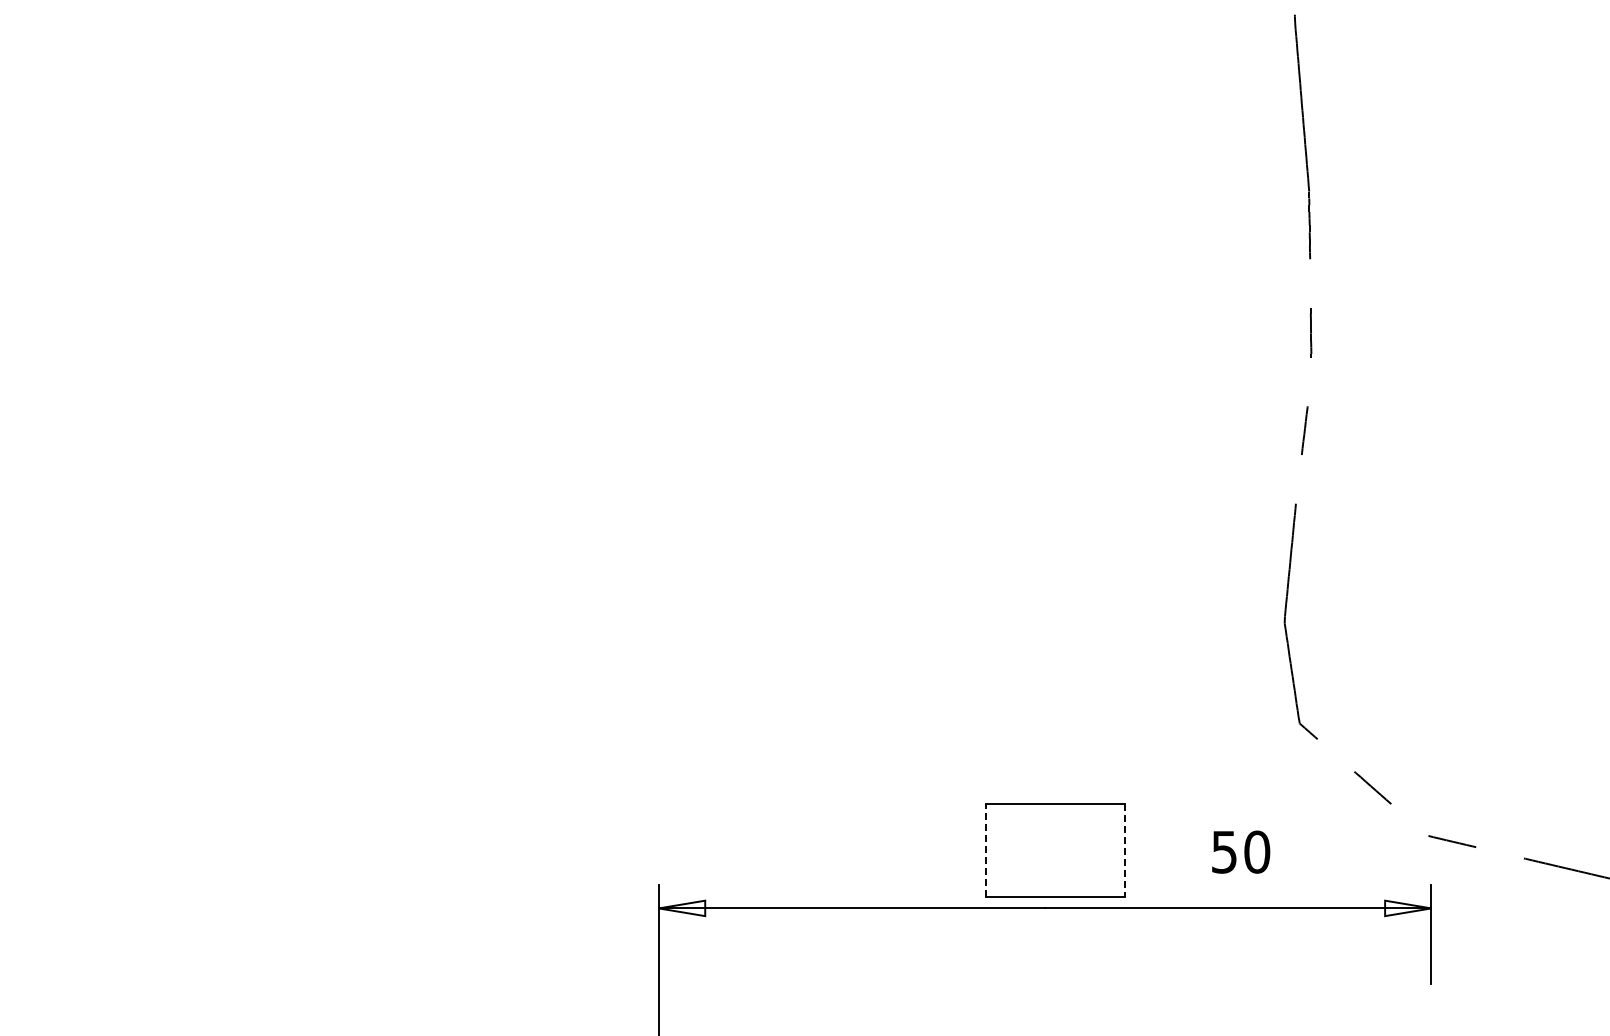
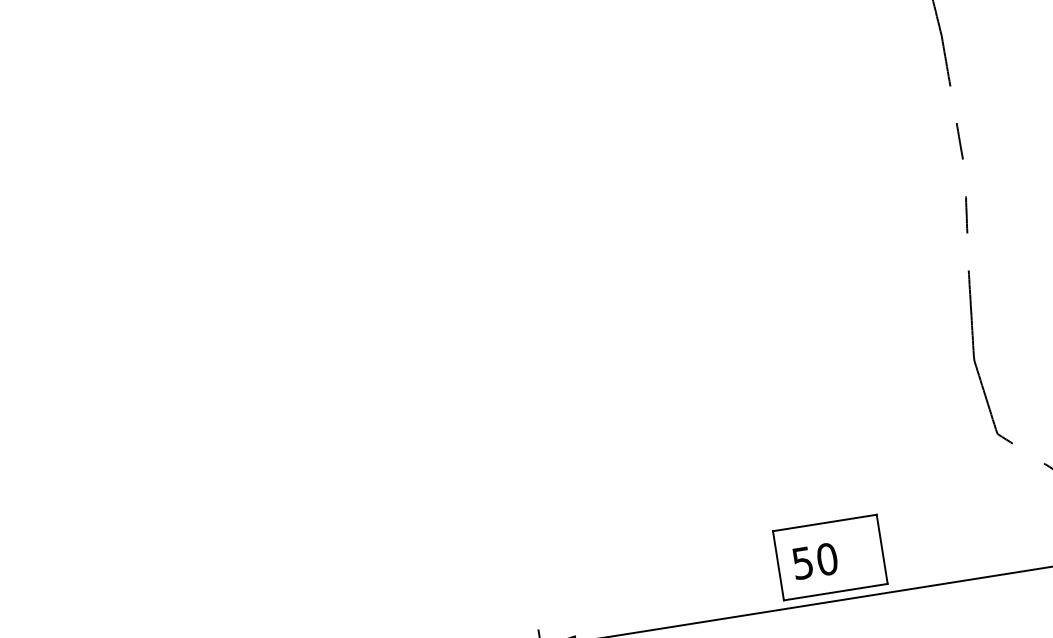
line: (985, 849) -> (777, 565), dashed -> solid
line: (1125, 850) -> (882, 549), dashed -> solid
text: (1241, 851) -> (815, 560), moved

